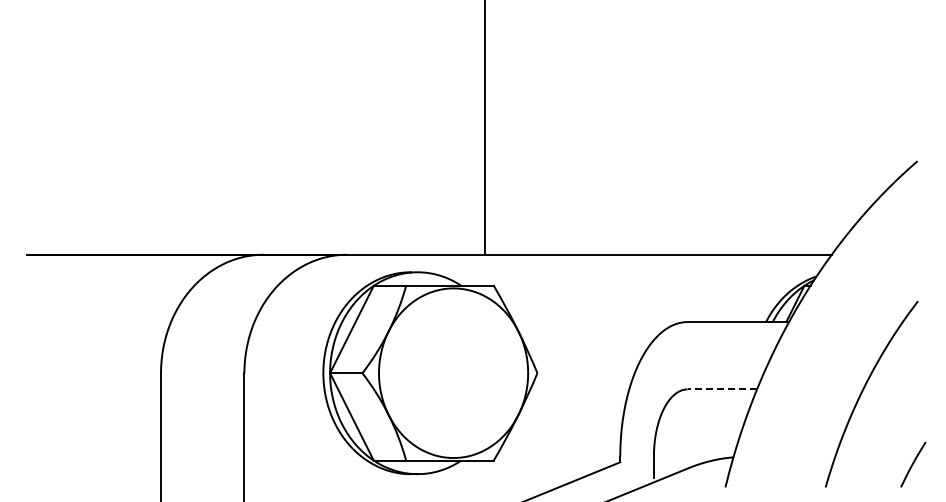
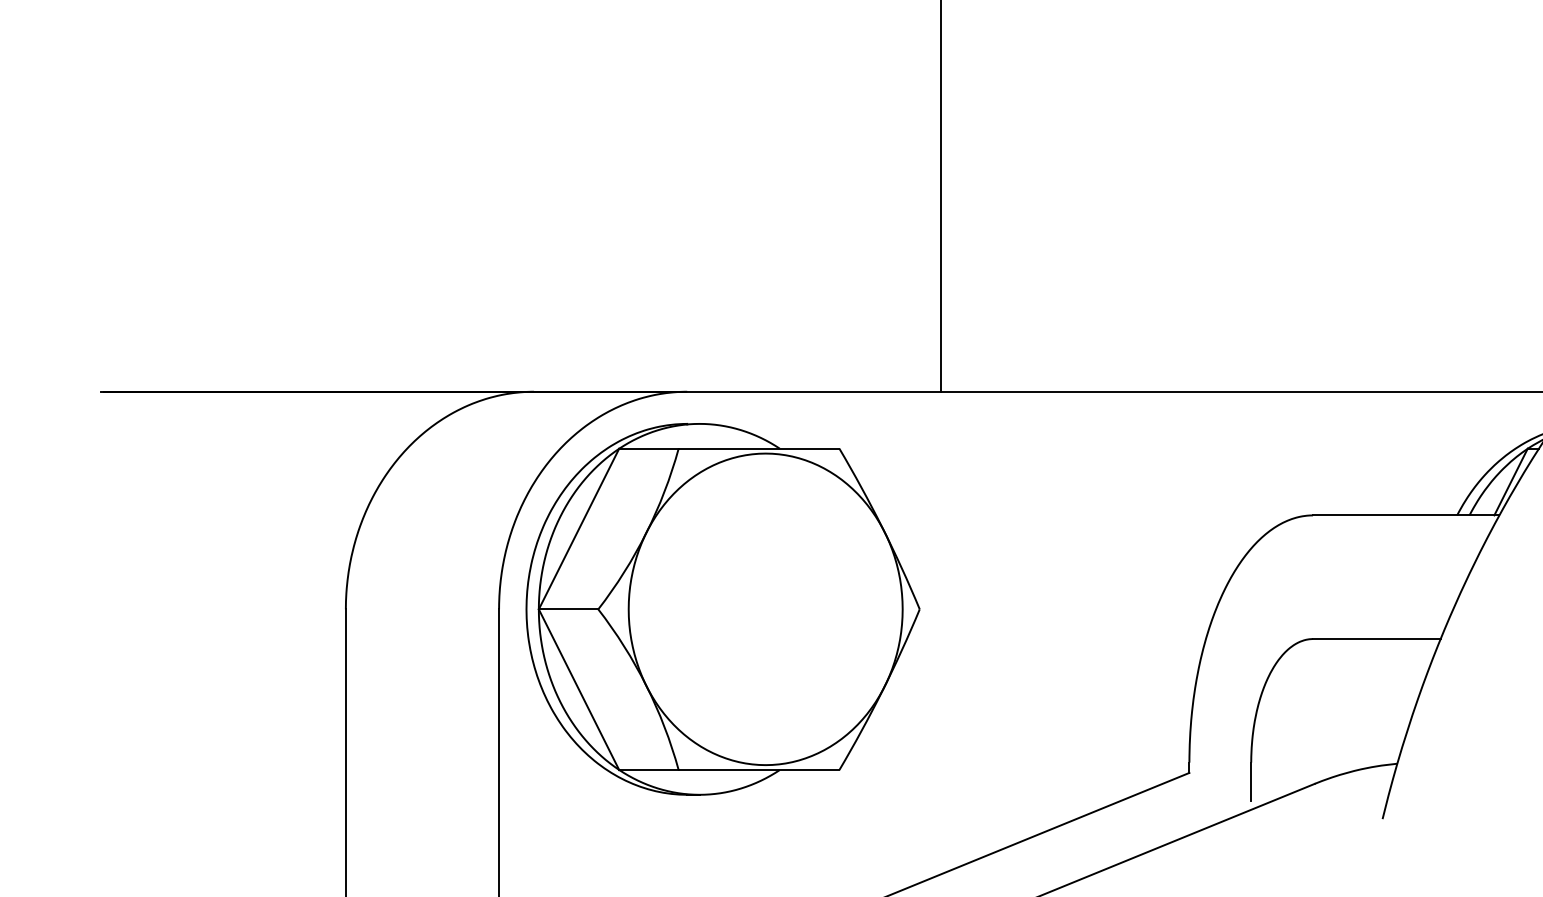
part: (430, 373) -> (723, 609), moved
line: (722, 389) -> (1377, 639), dashed -> solid

